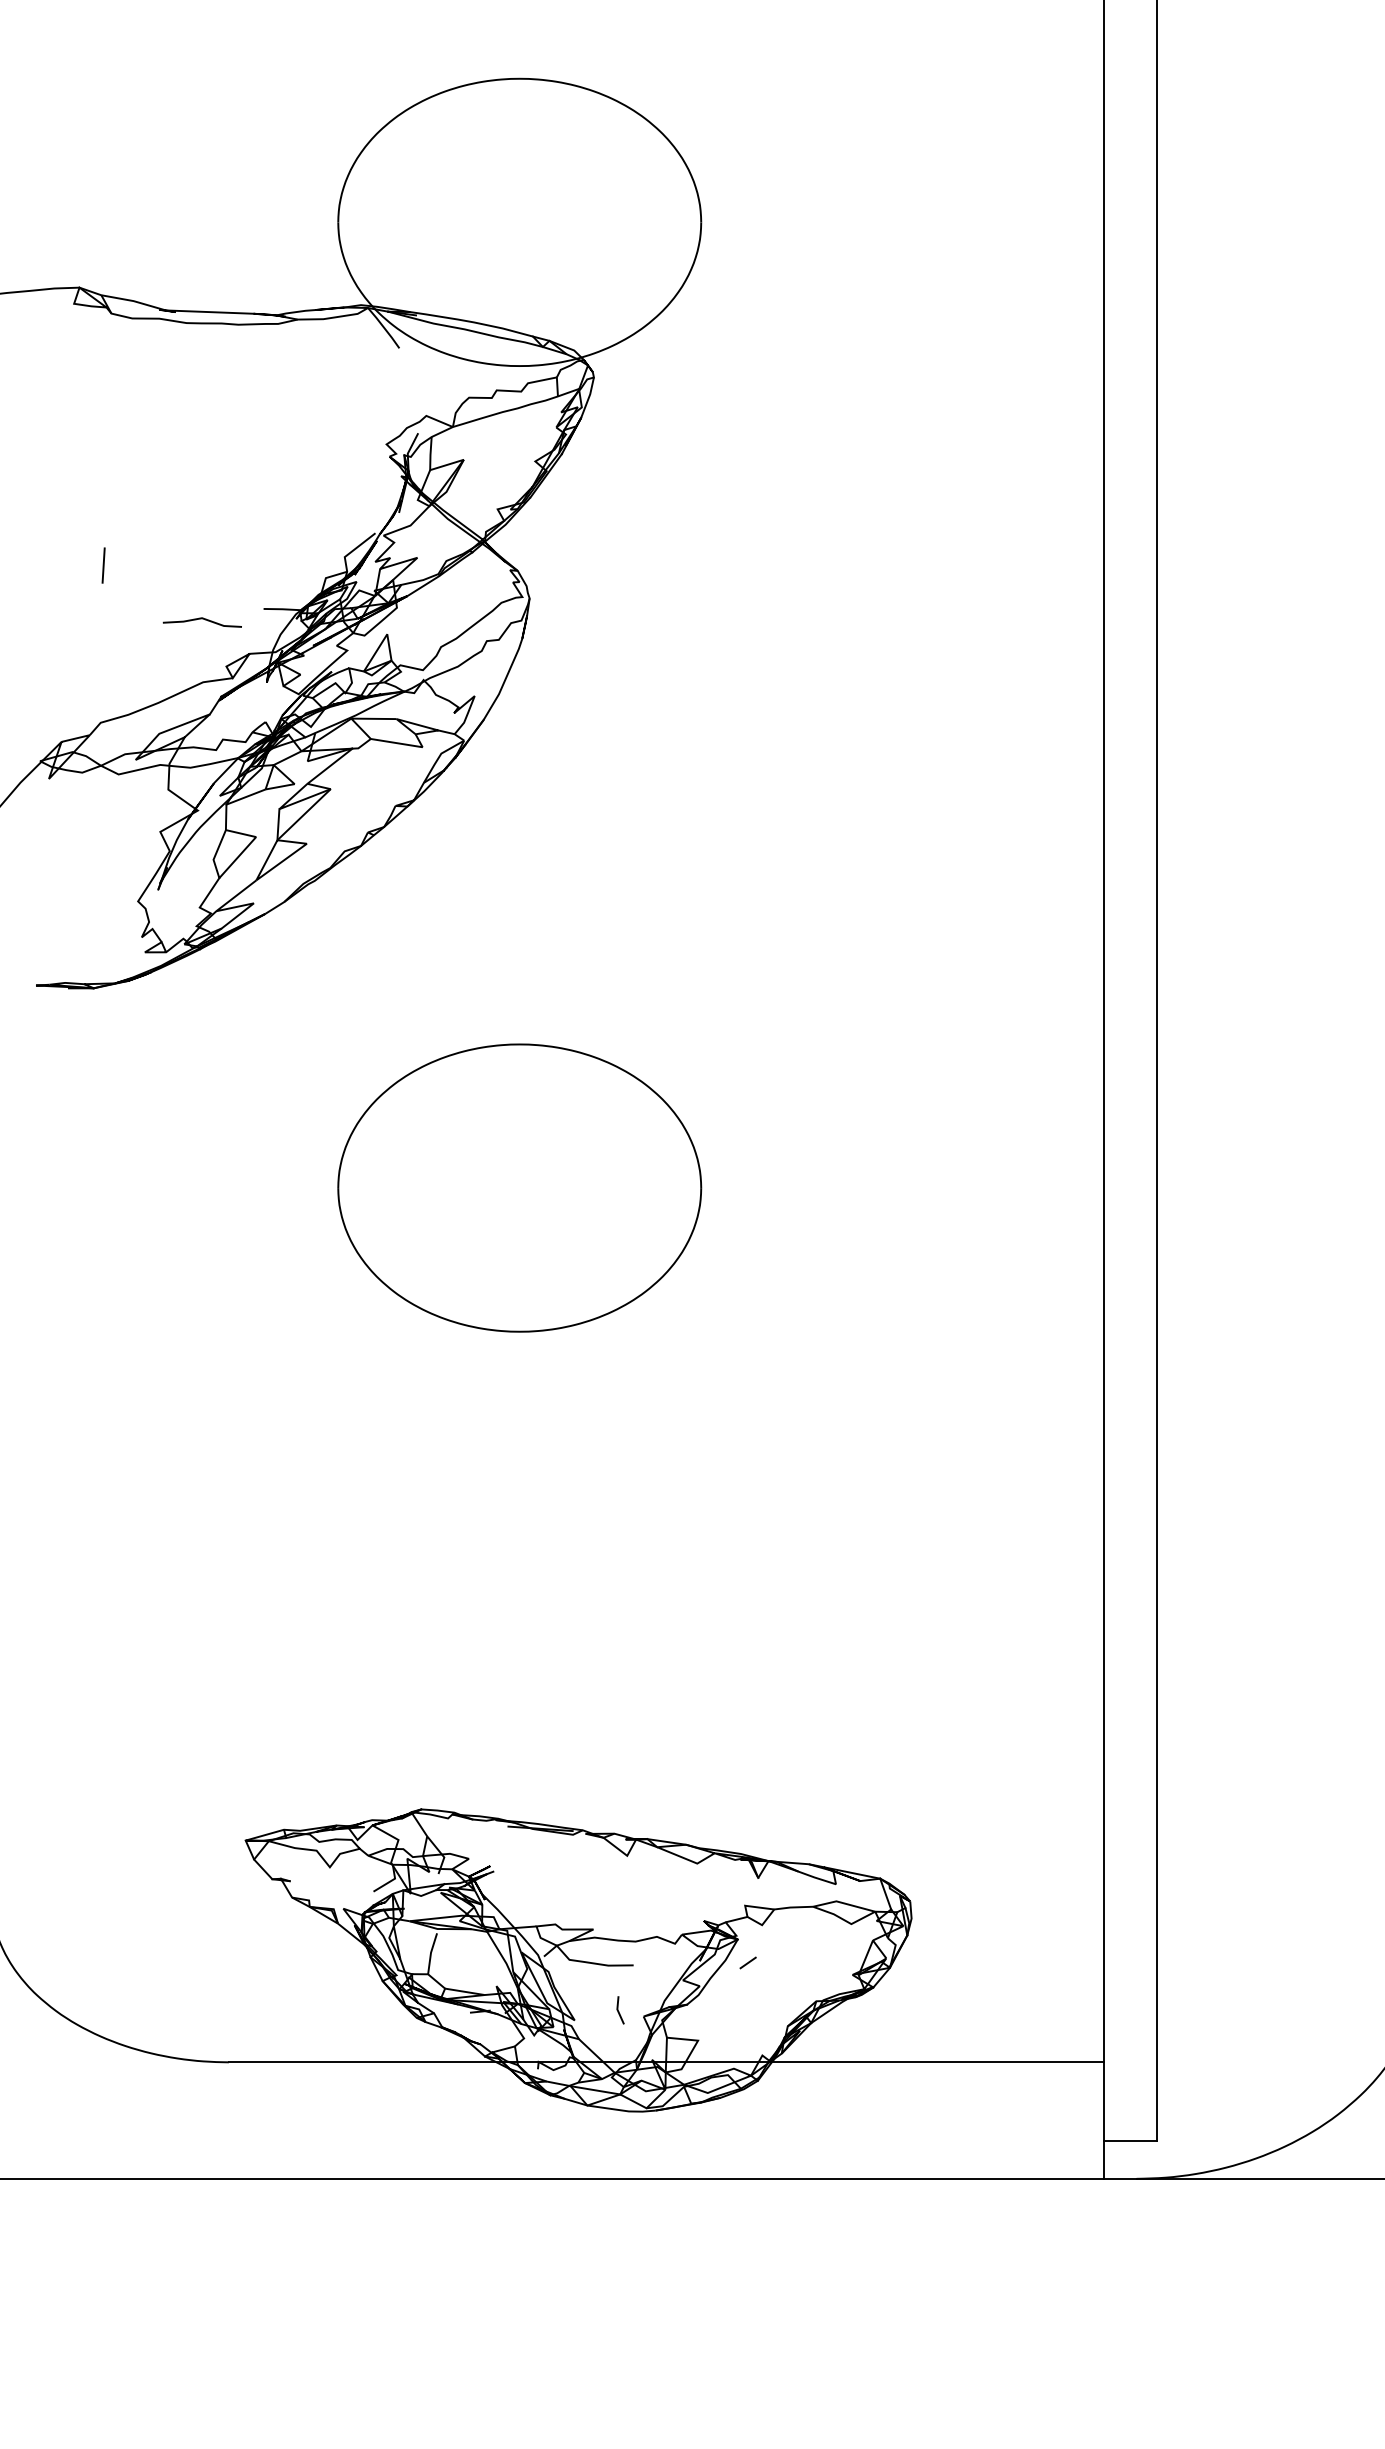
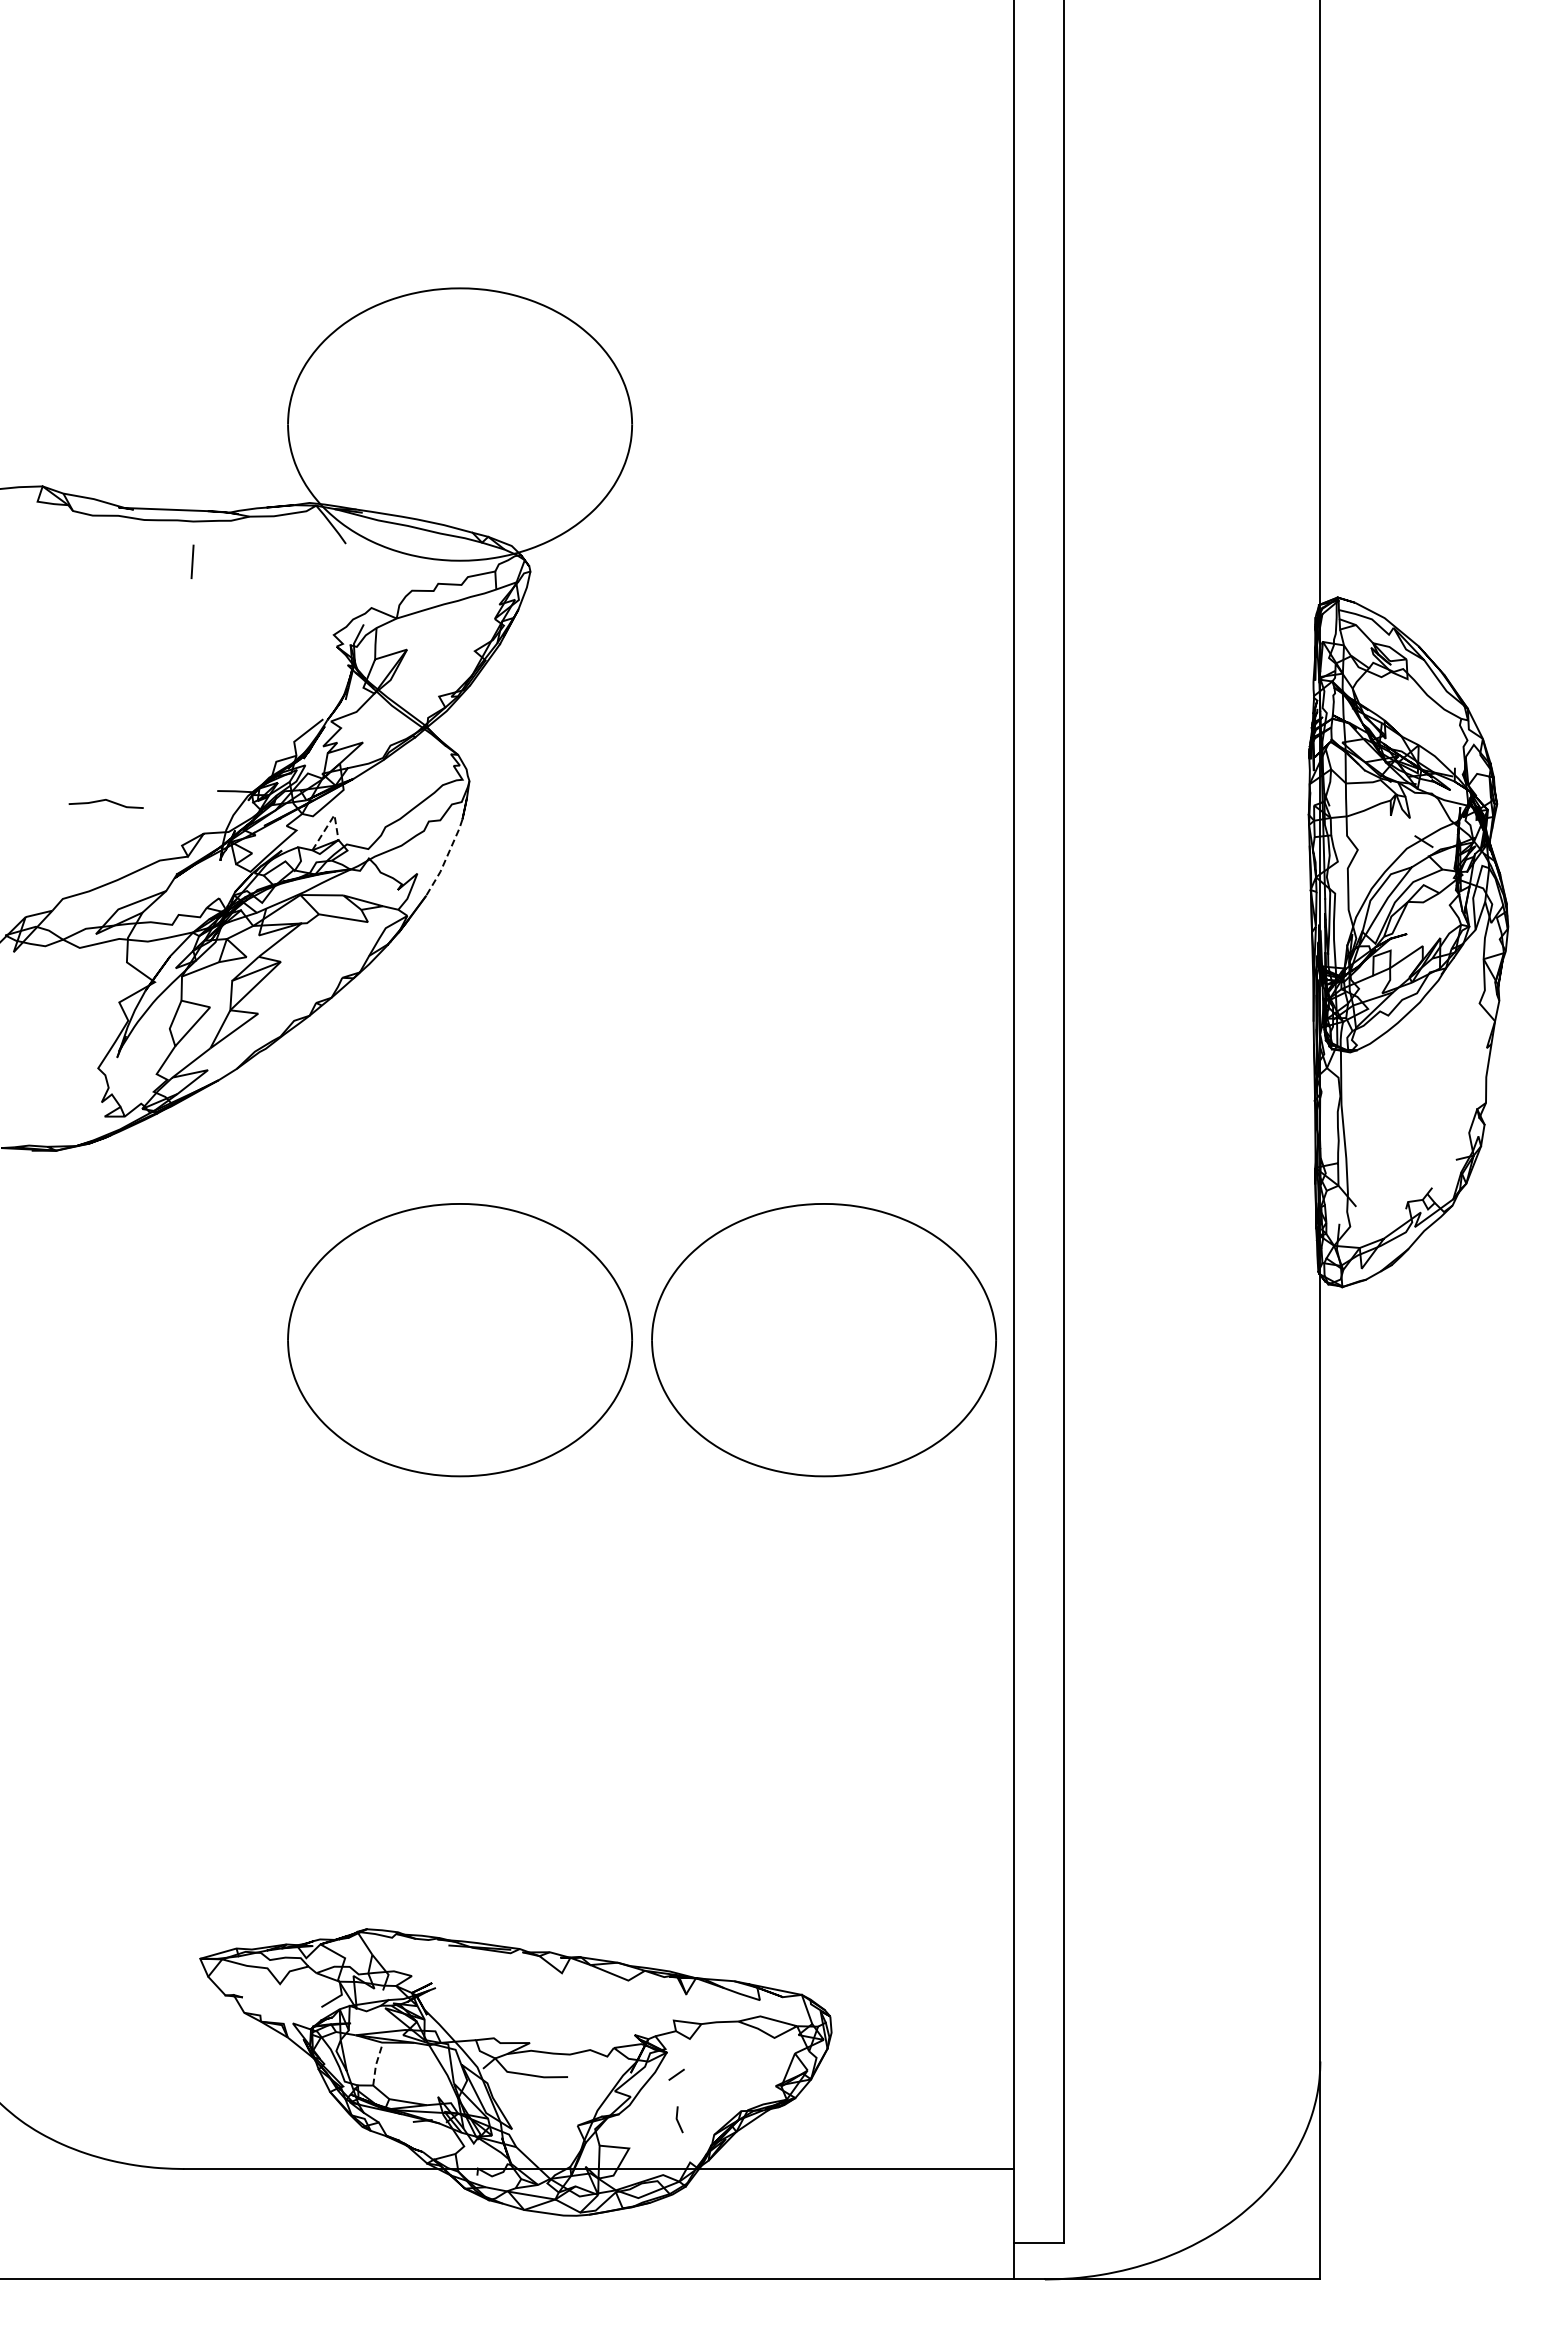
line: (103, 565) -> (192, 561), moved
line: (199, 619) -> (103, 801), moved
line: (383, 640) -> (330, 820), solid -> dashed
line: (505, 681) -> (446, 859), solid -> dashed
part: (903, 1188) -> (823, 1340), added
line: (430, 1953) -> (375, 2065), solid -> dashed
line: (619, 2011) -> (678, 2120), moved

